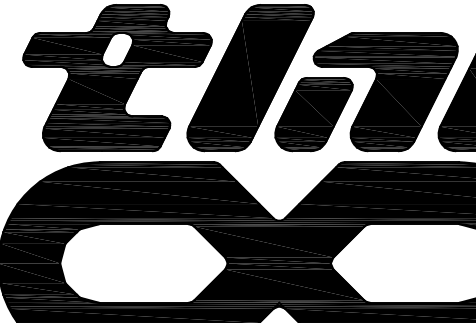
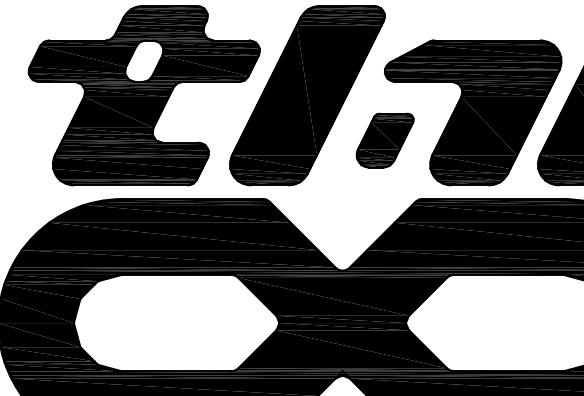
part: (313, 114) -> (384, 140), size x0.6

